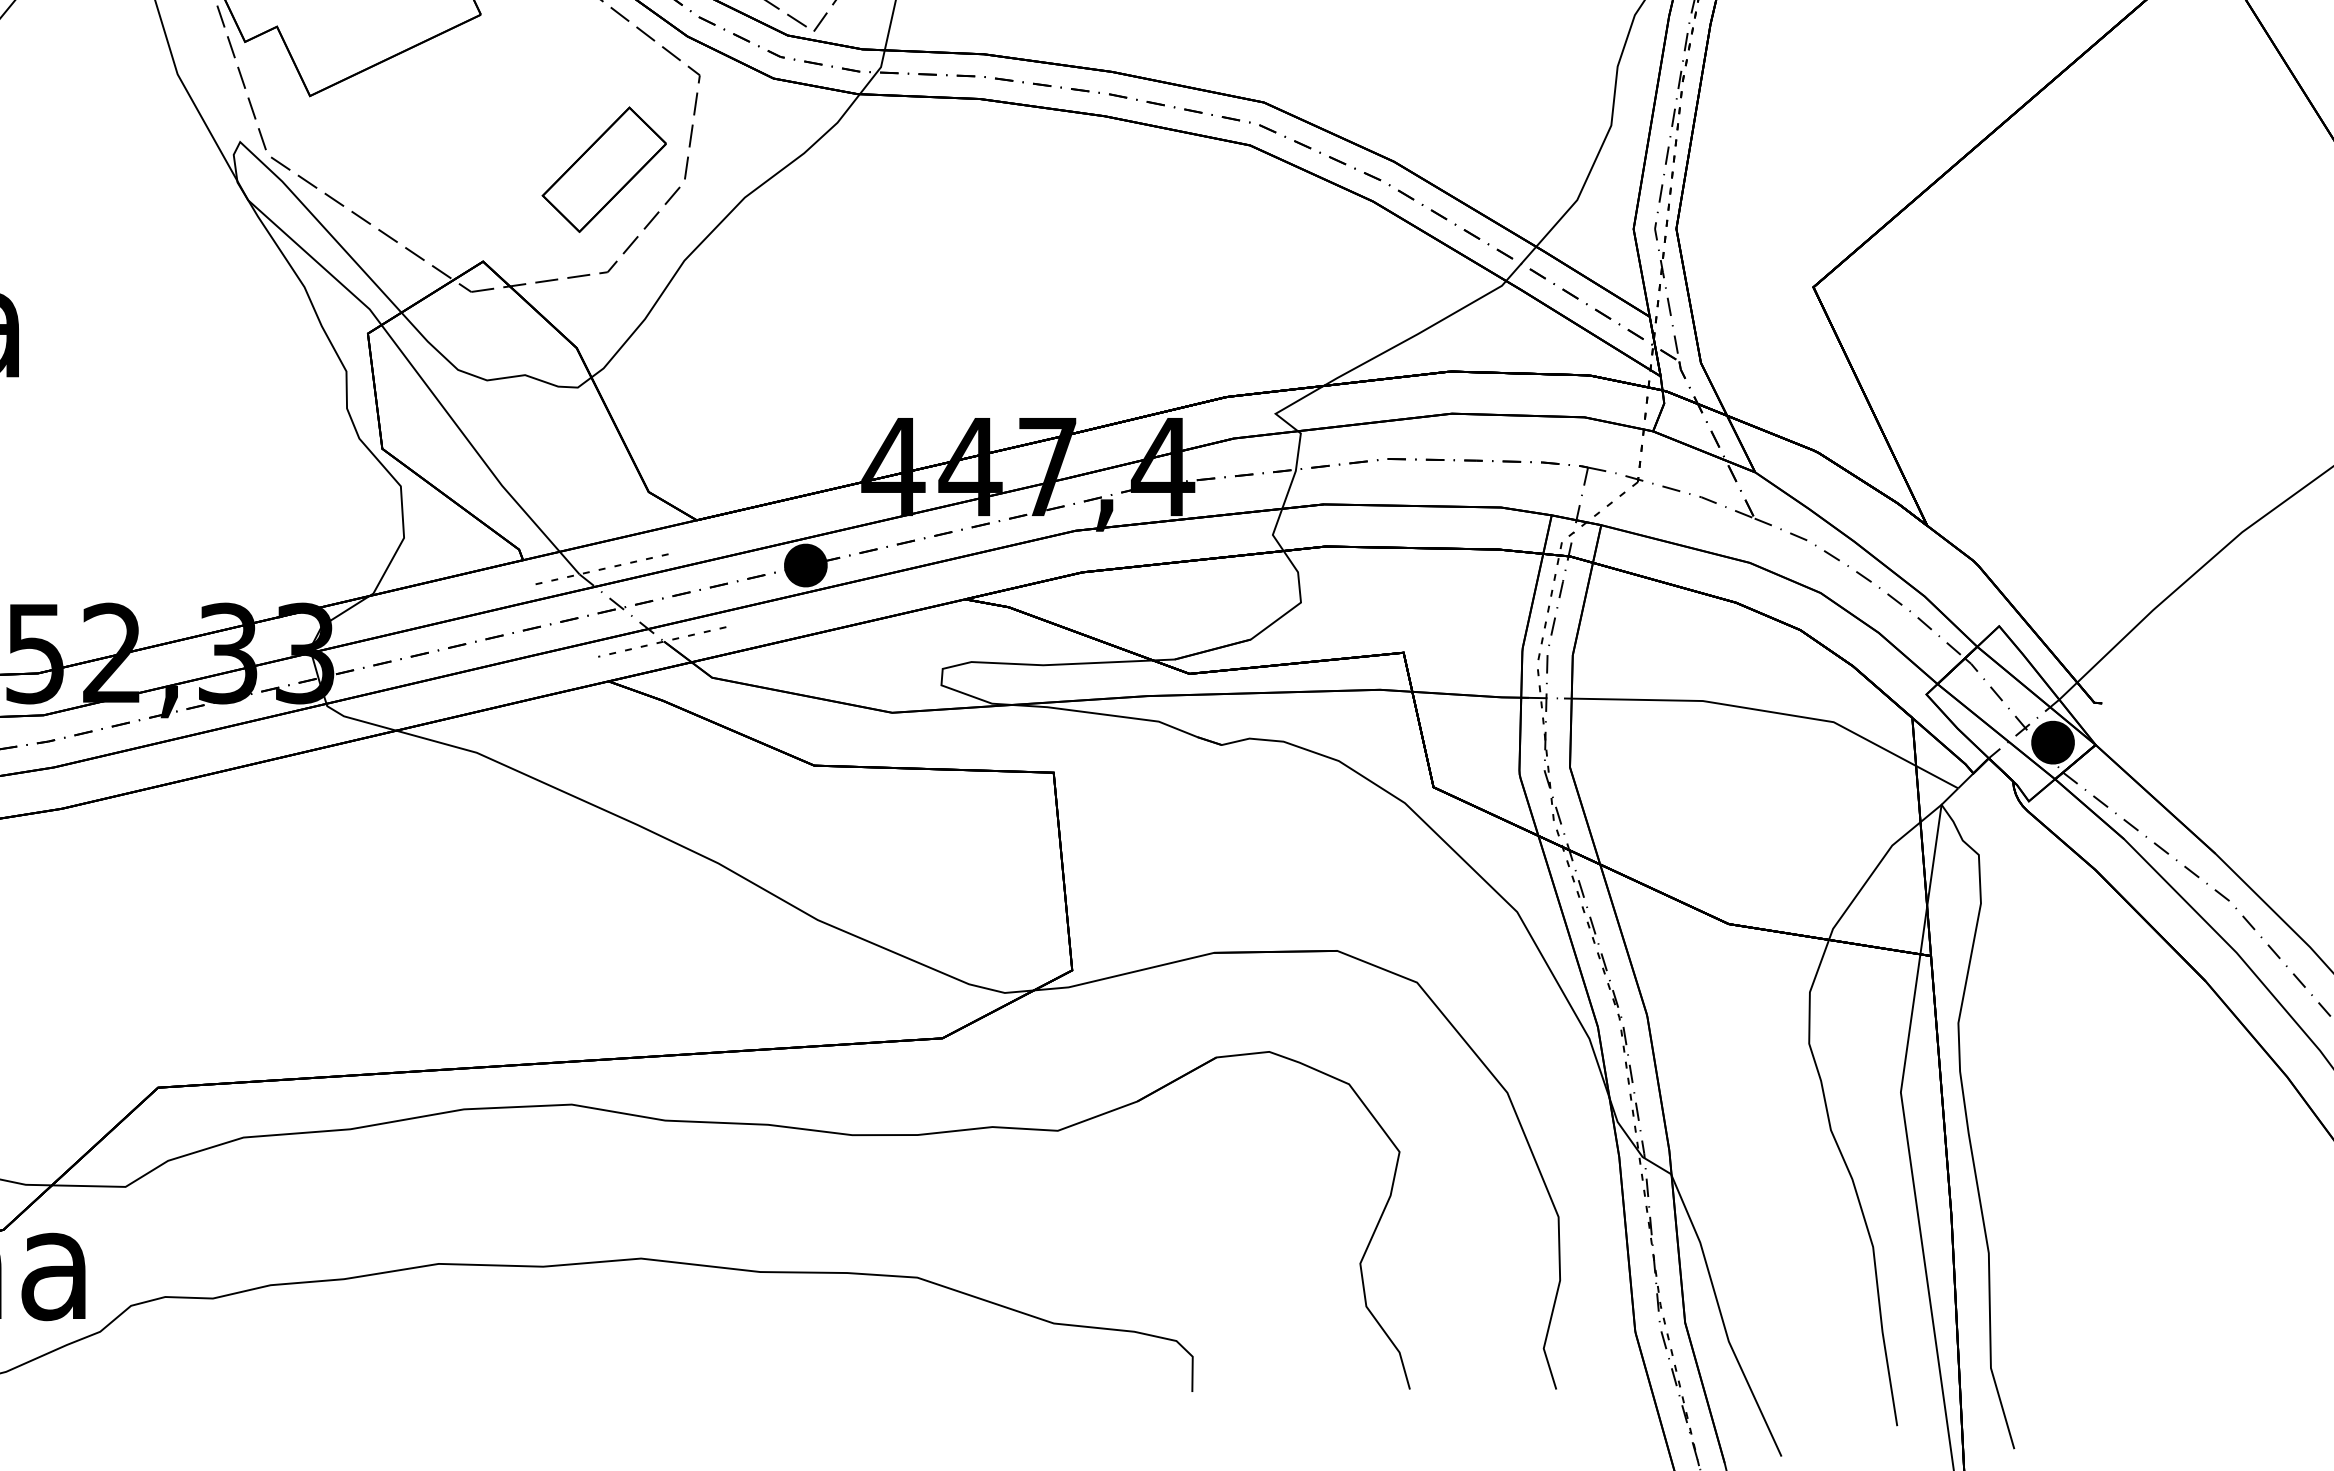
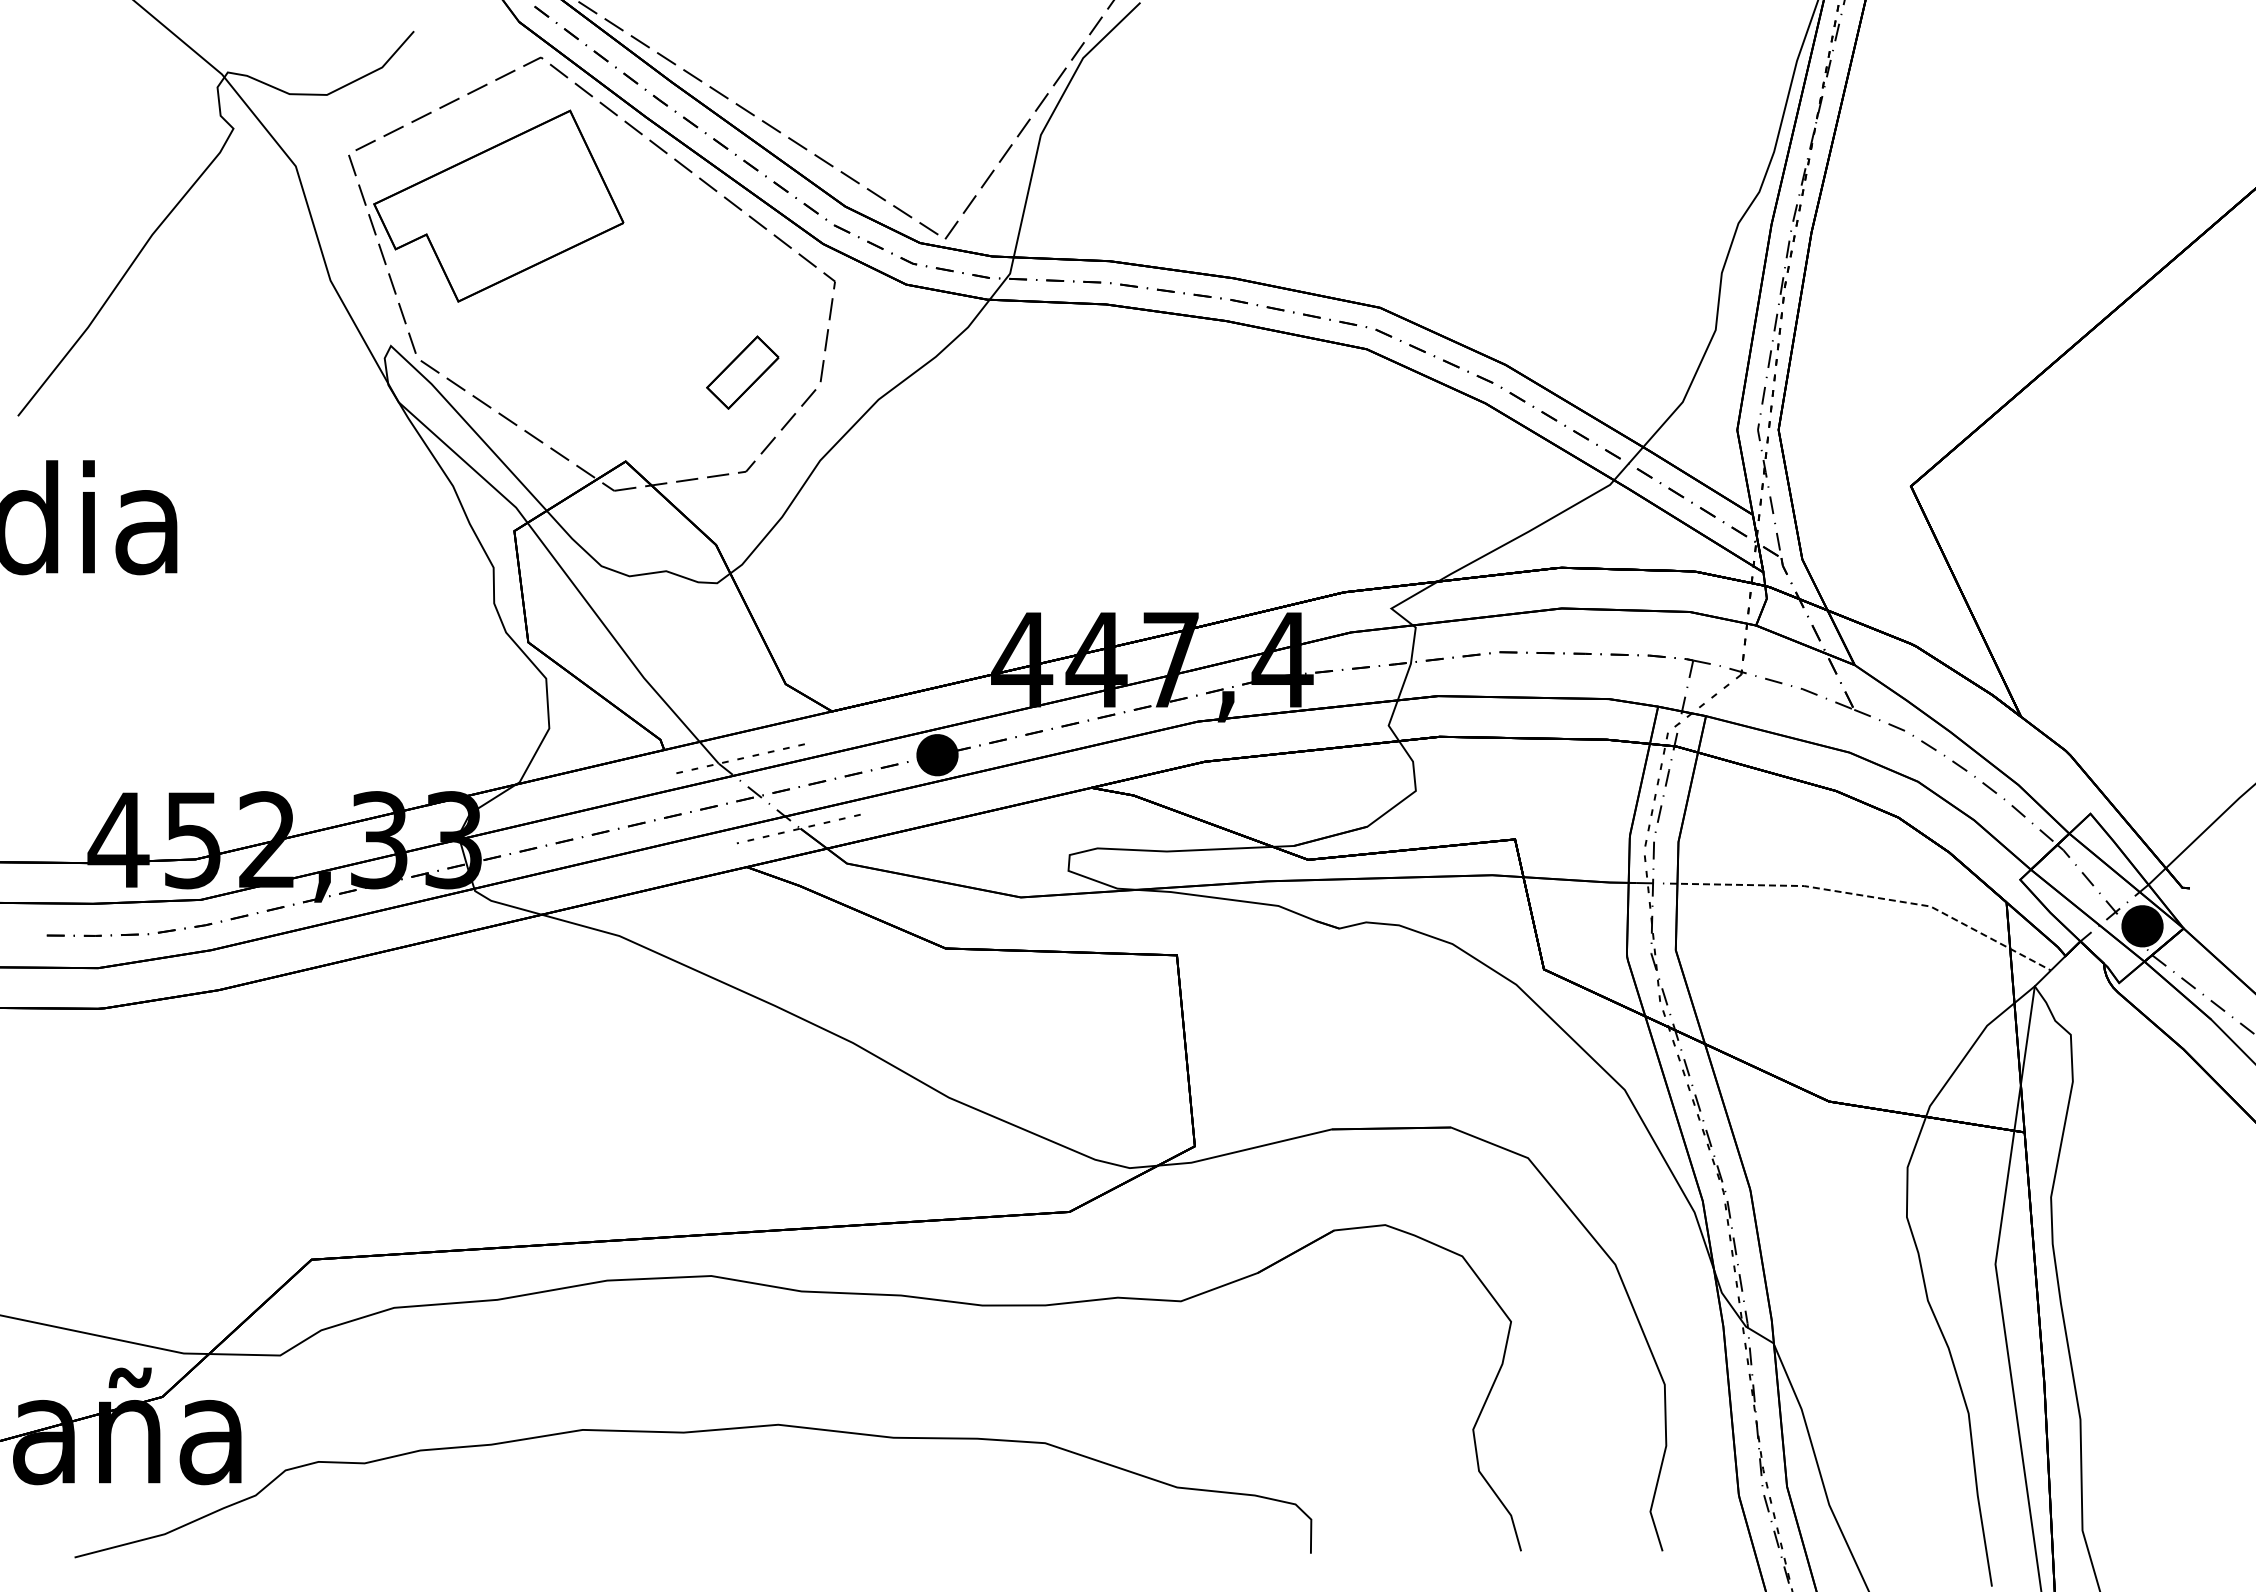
part: (604, 169) -> (742, 372), size x0.6
line: (1769, 711) -> (1868, 896), solid -> dashed

